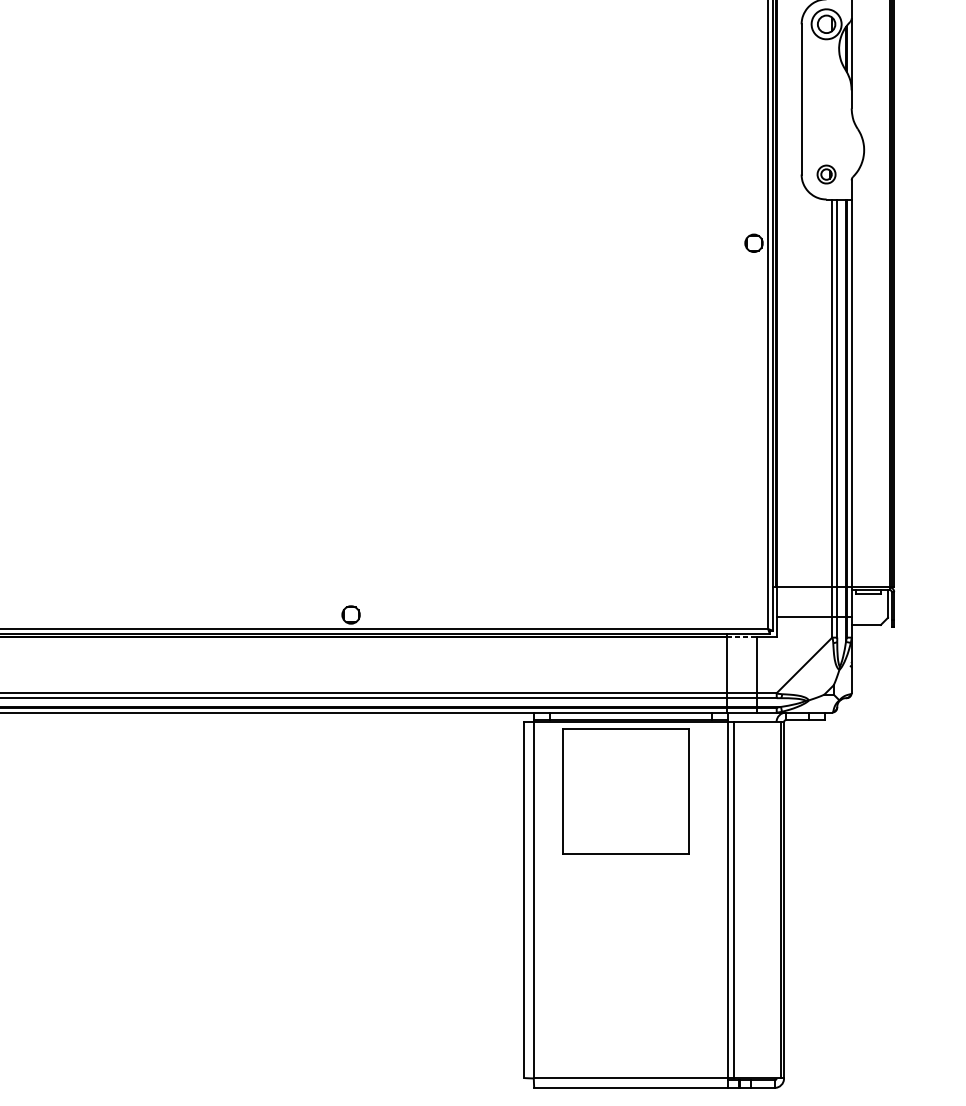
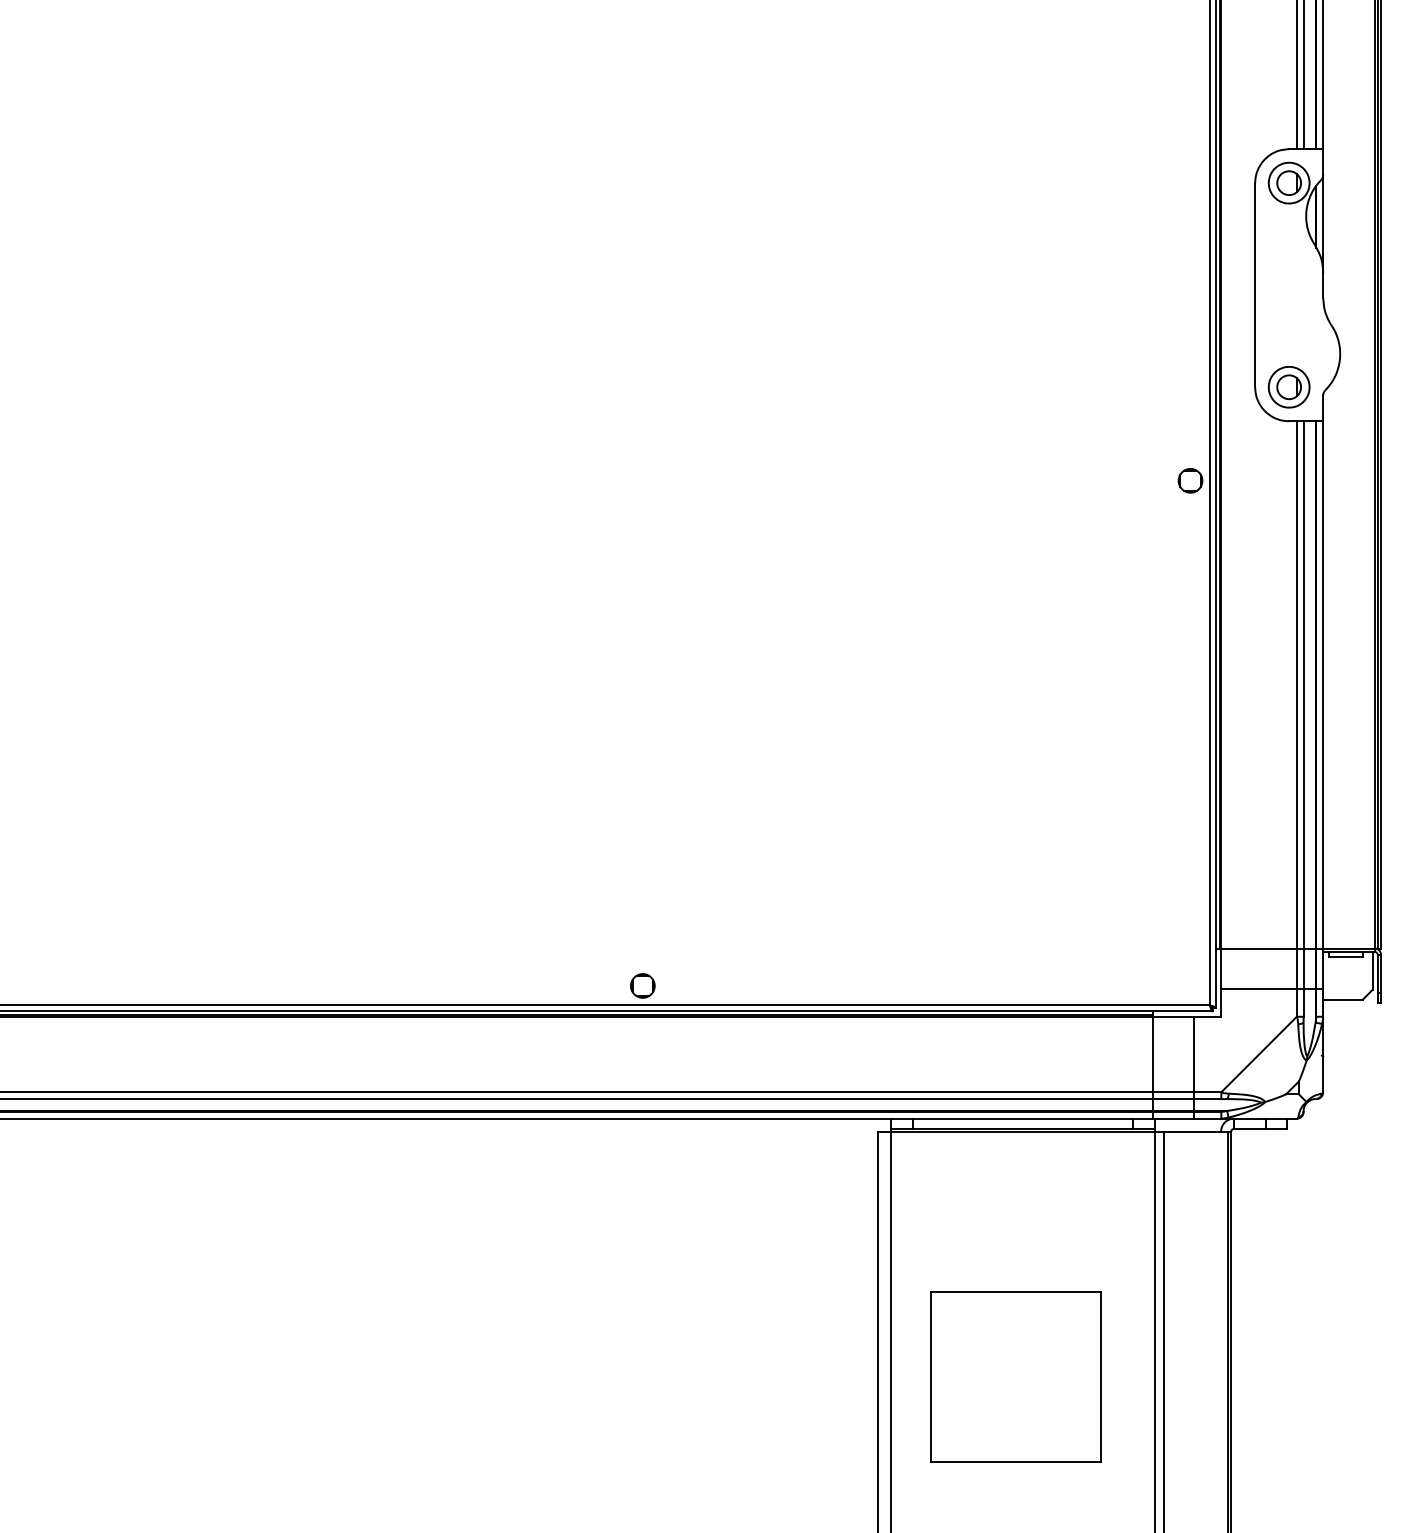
part: (826, 174) -> (1288, 387), size x1.67
line: (742, 637) -> (1174, 1016), dashed -> solid
part: (625, 791) -> (1015, 1376), moved

